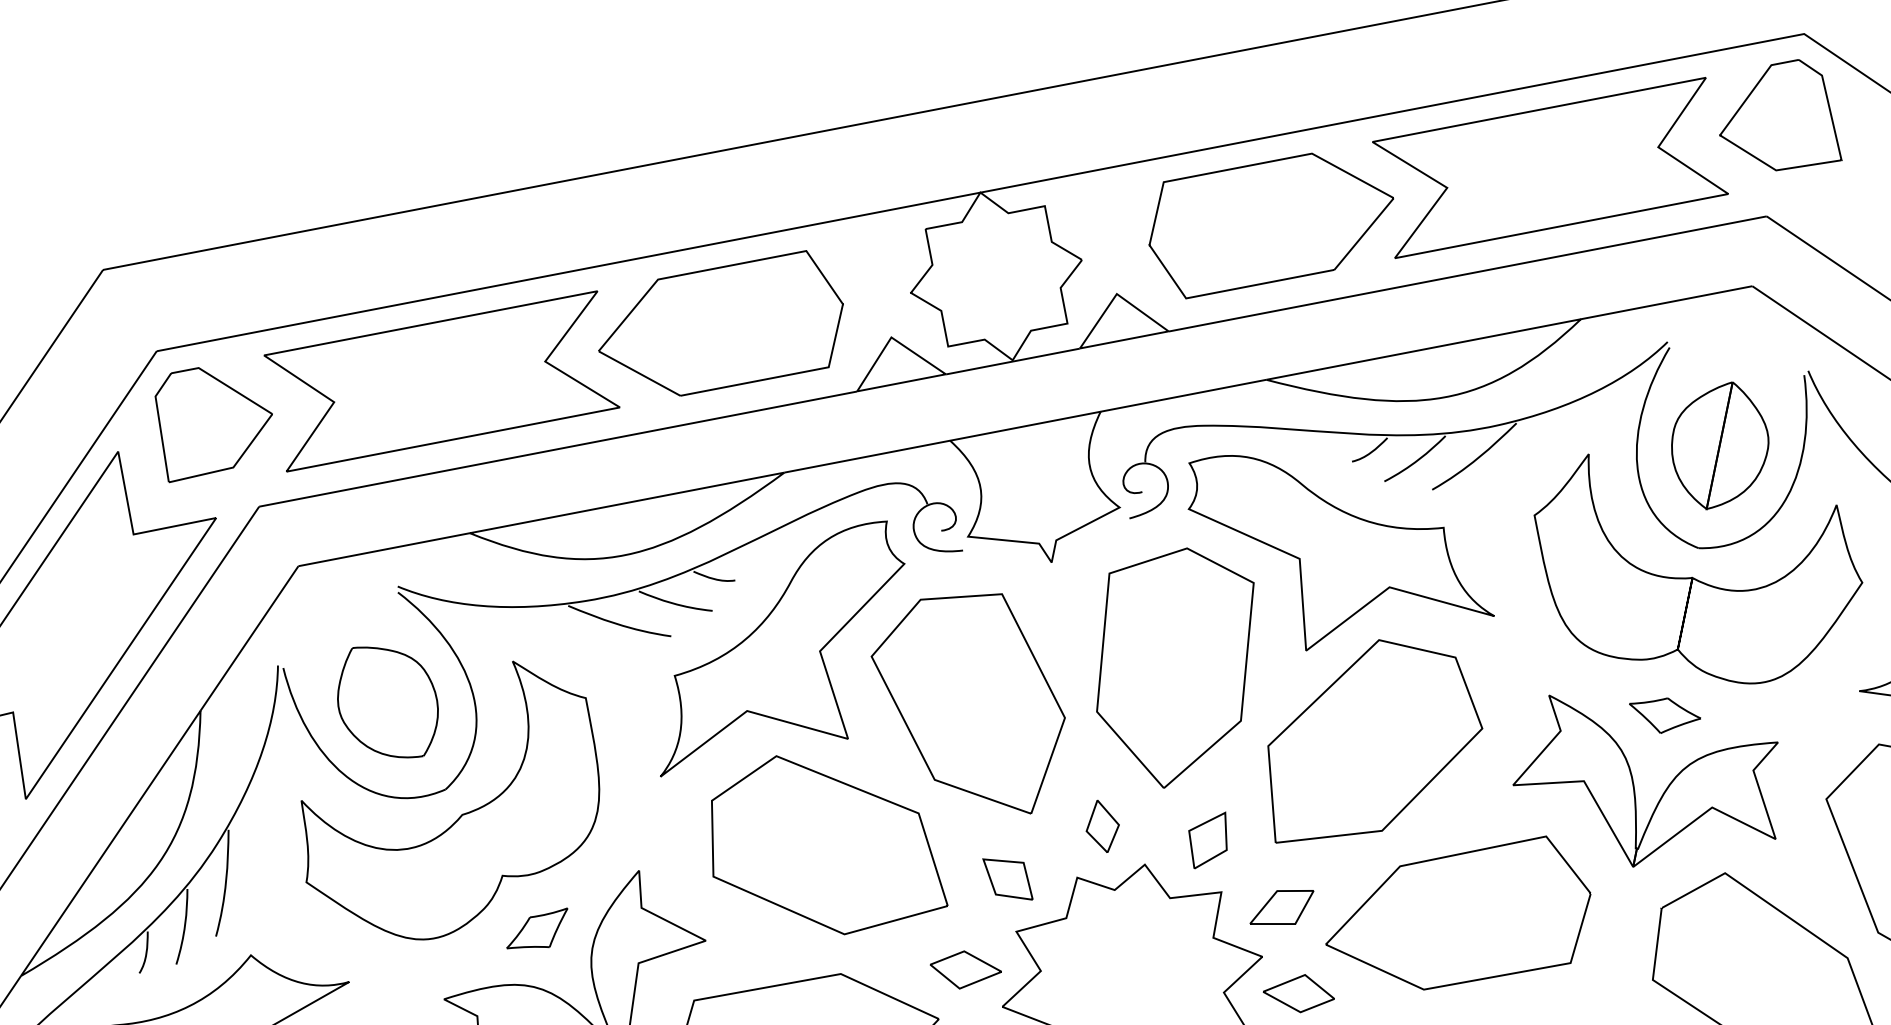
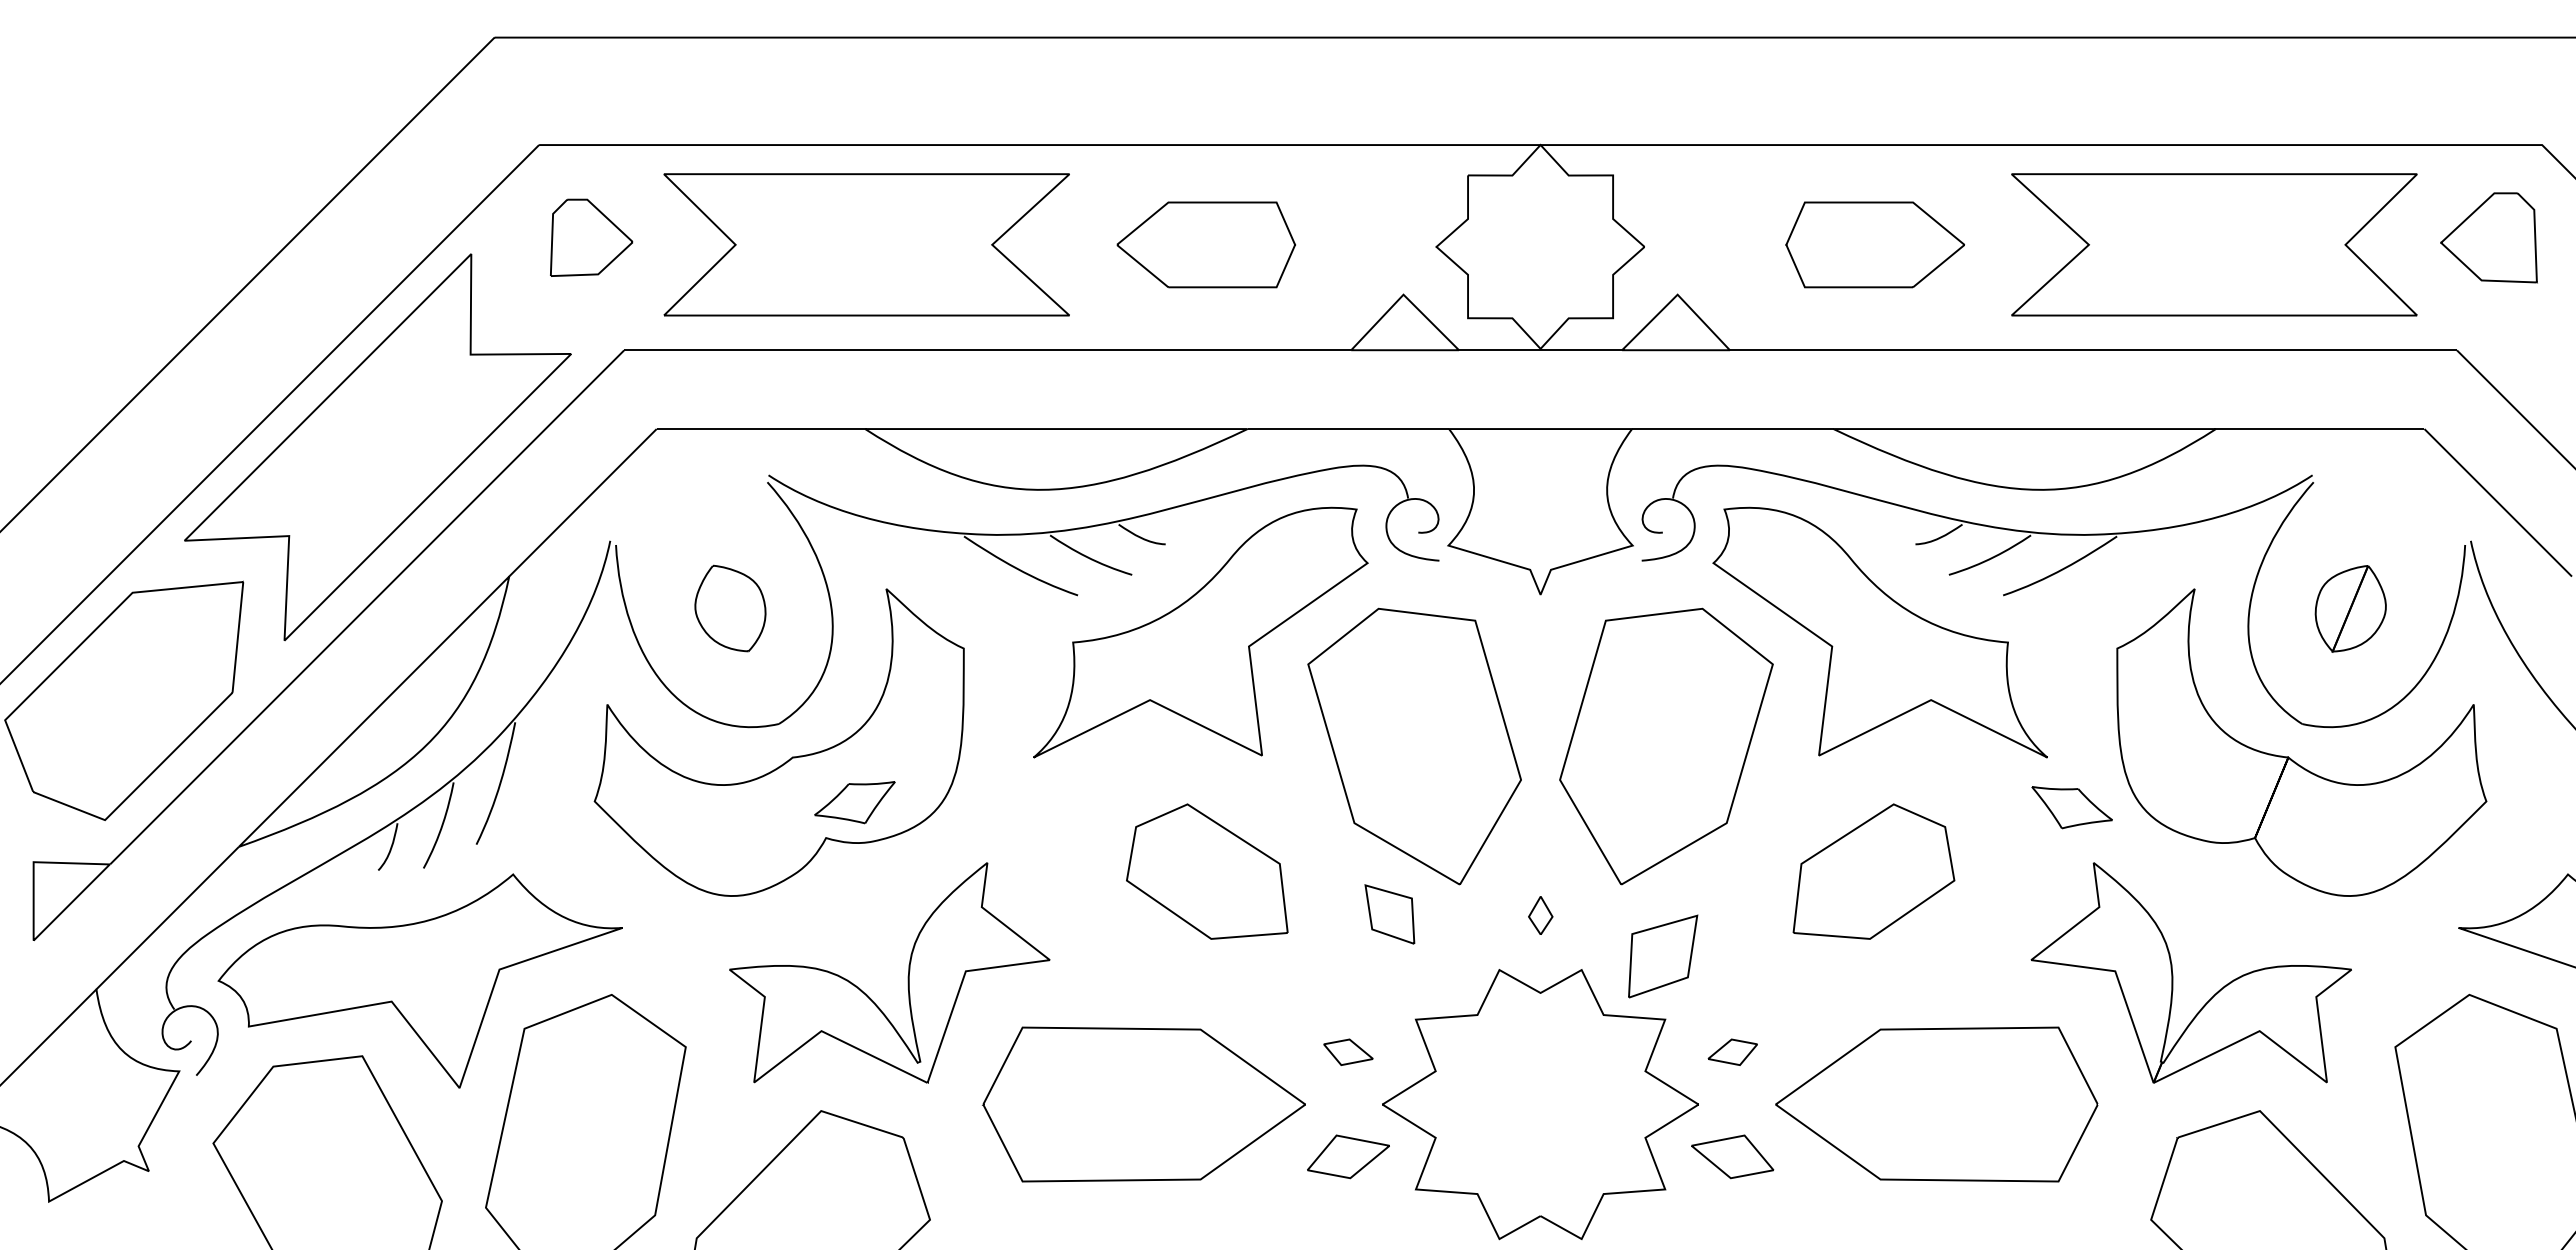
part: (1774, 118) -> (2488, 237), size x0.7
part: (1271, 221) -> (1875, 244), size x0.6
part: (721, 327) -> (1206, 244), size x0.6
part: (214, 419) -> (591, 237), size x0.6
part: (1719, 445) -> (2350, 608), size x0.6
part: (387, 702) -> (730, 608), size x0.6
part: (1665, 714) -> (2071, 807), moved
part: (1369, 737) -> (1873, 871), size x0.6
part: (1102, 826) -> (1540, 915), size x0.6
part: (1210, 840) -> (1663, 956), size x1.4
part: (821, 842) -> (1207, 871), size x0.6
part: (1007, 879) -> (1389, 914), moved
part: (1282, 908) -> (1732, 1052), size x0.6
part: (537, 931) -> (854, 802), moved
part: (966, 969) -> (1348, 1052), size x0.6

